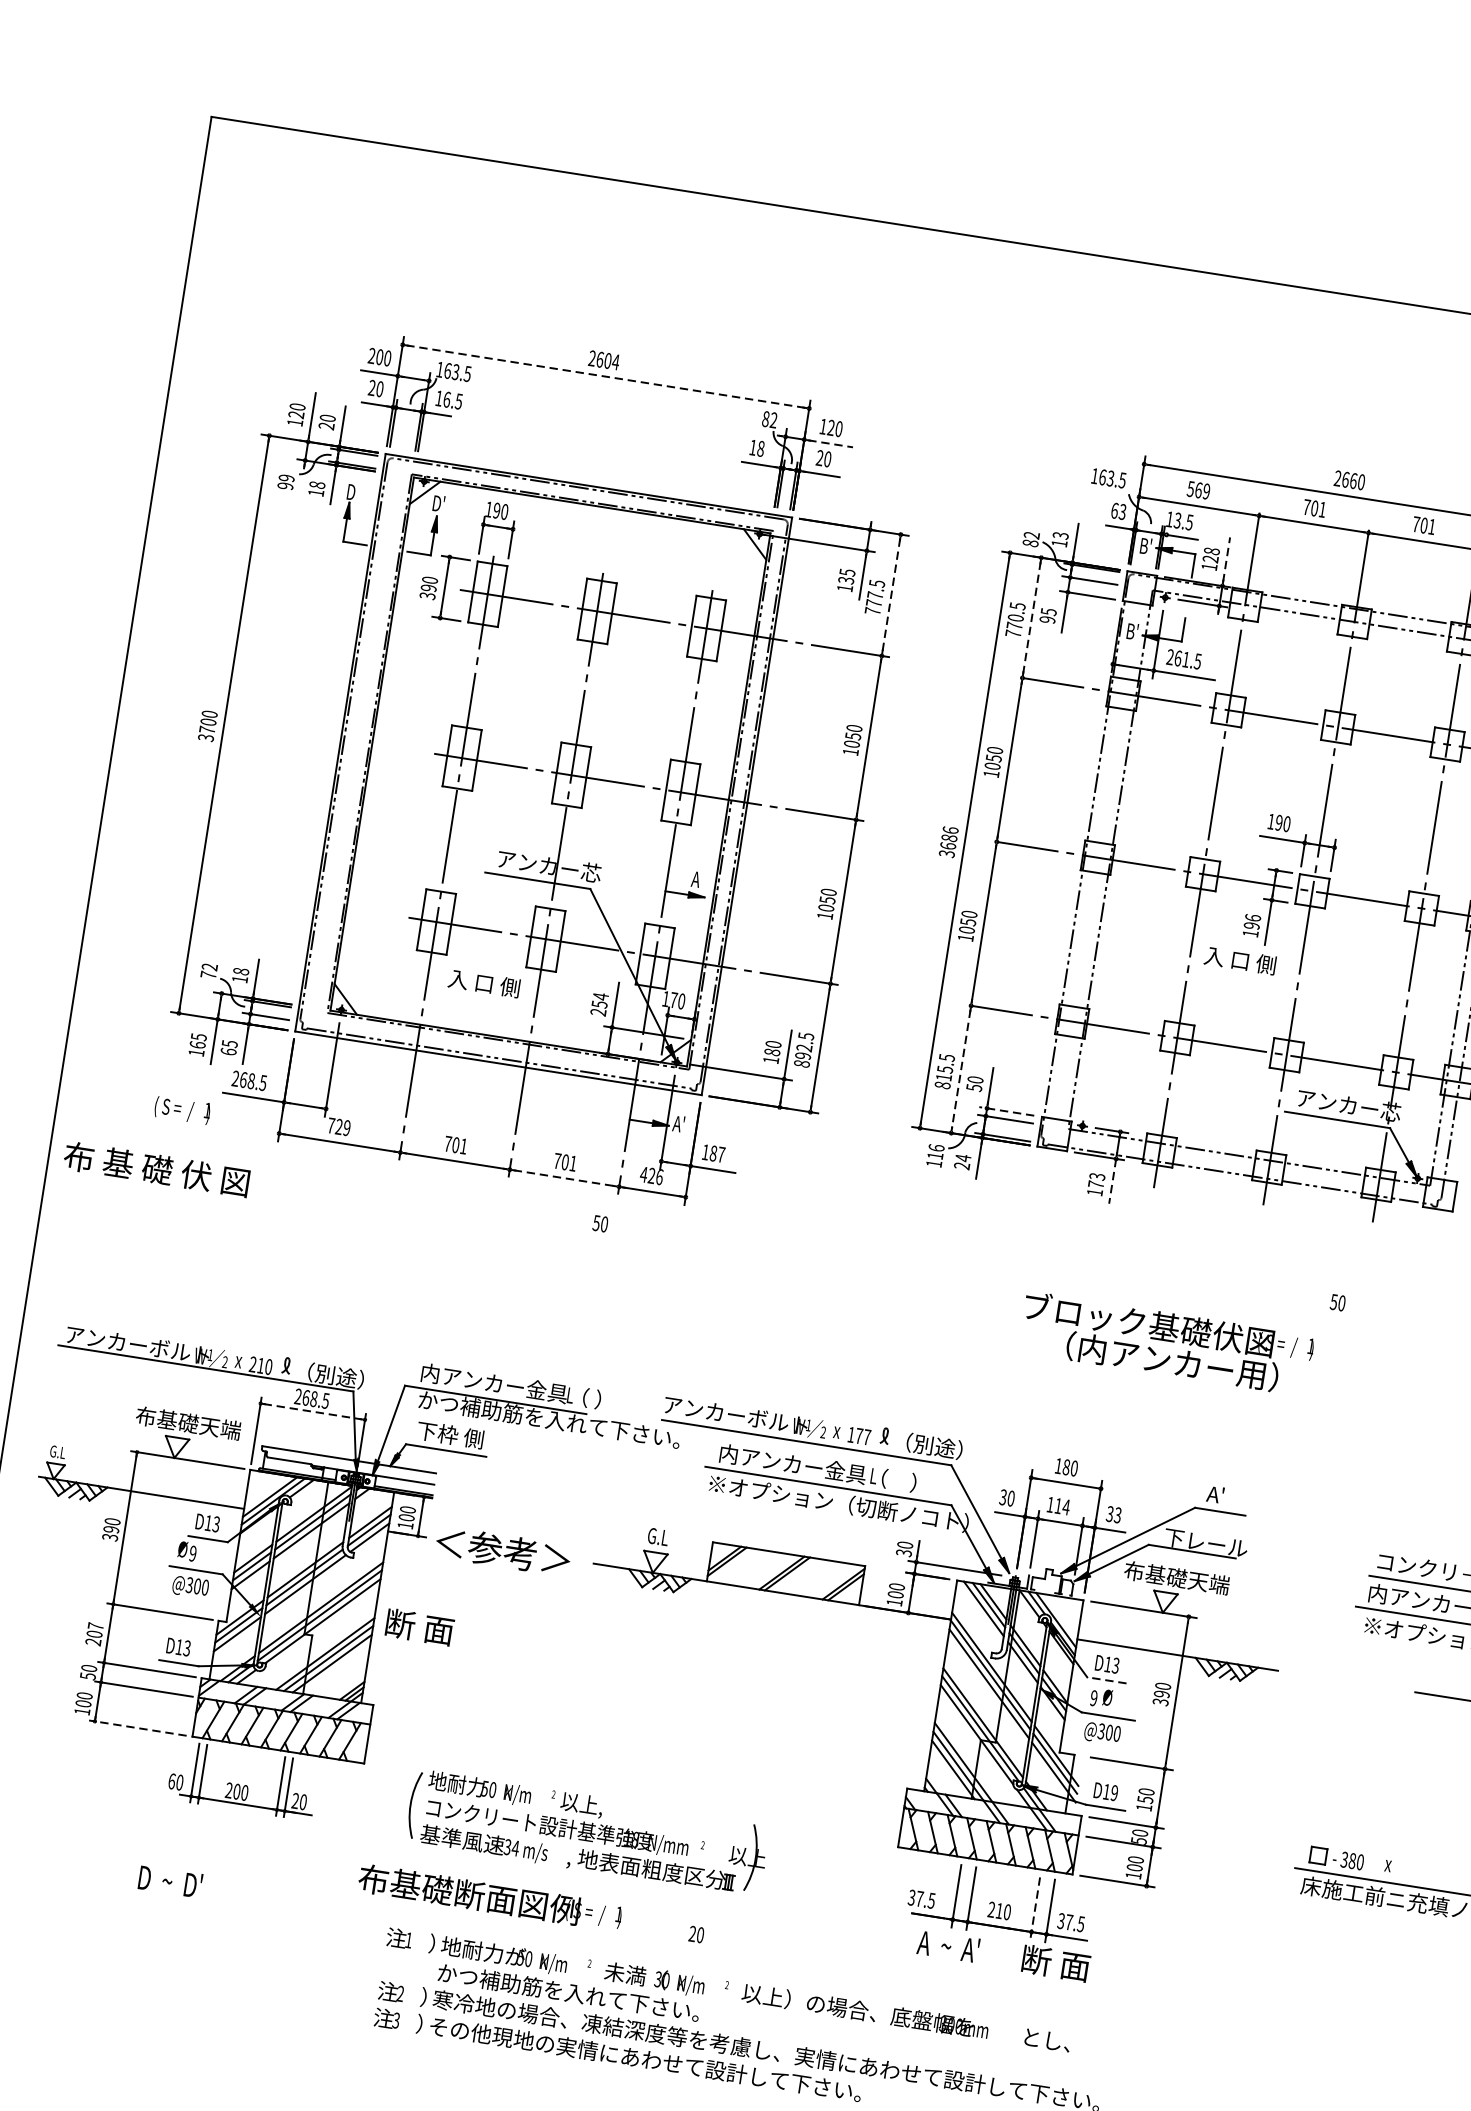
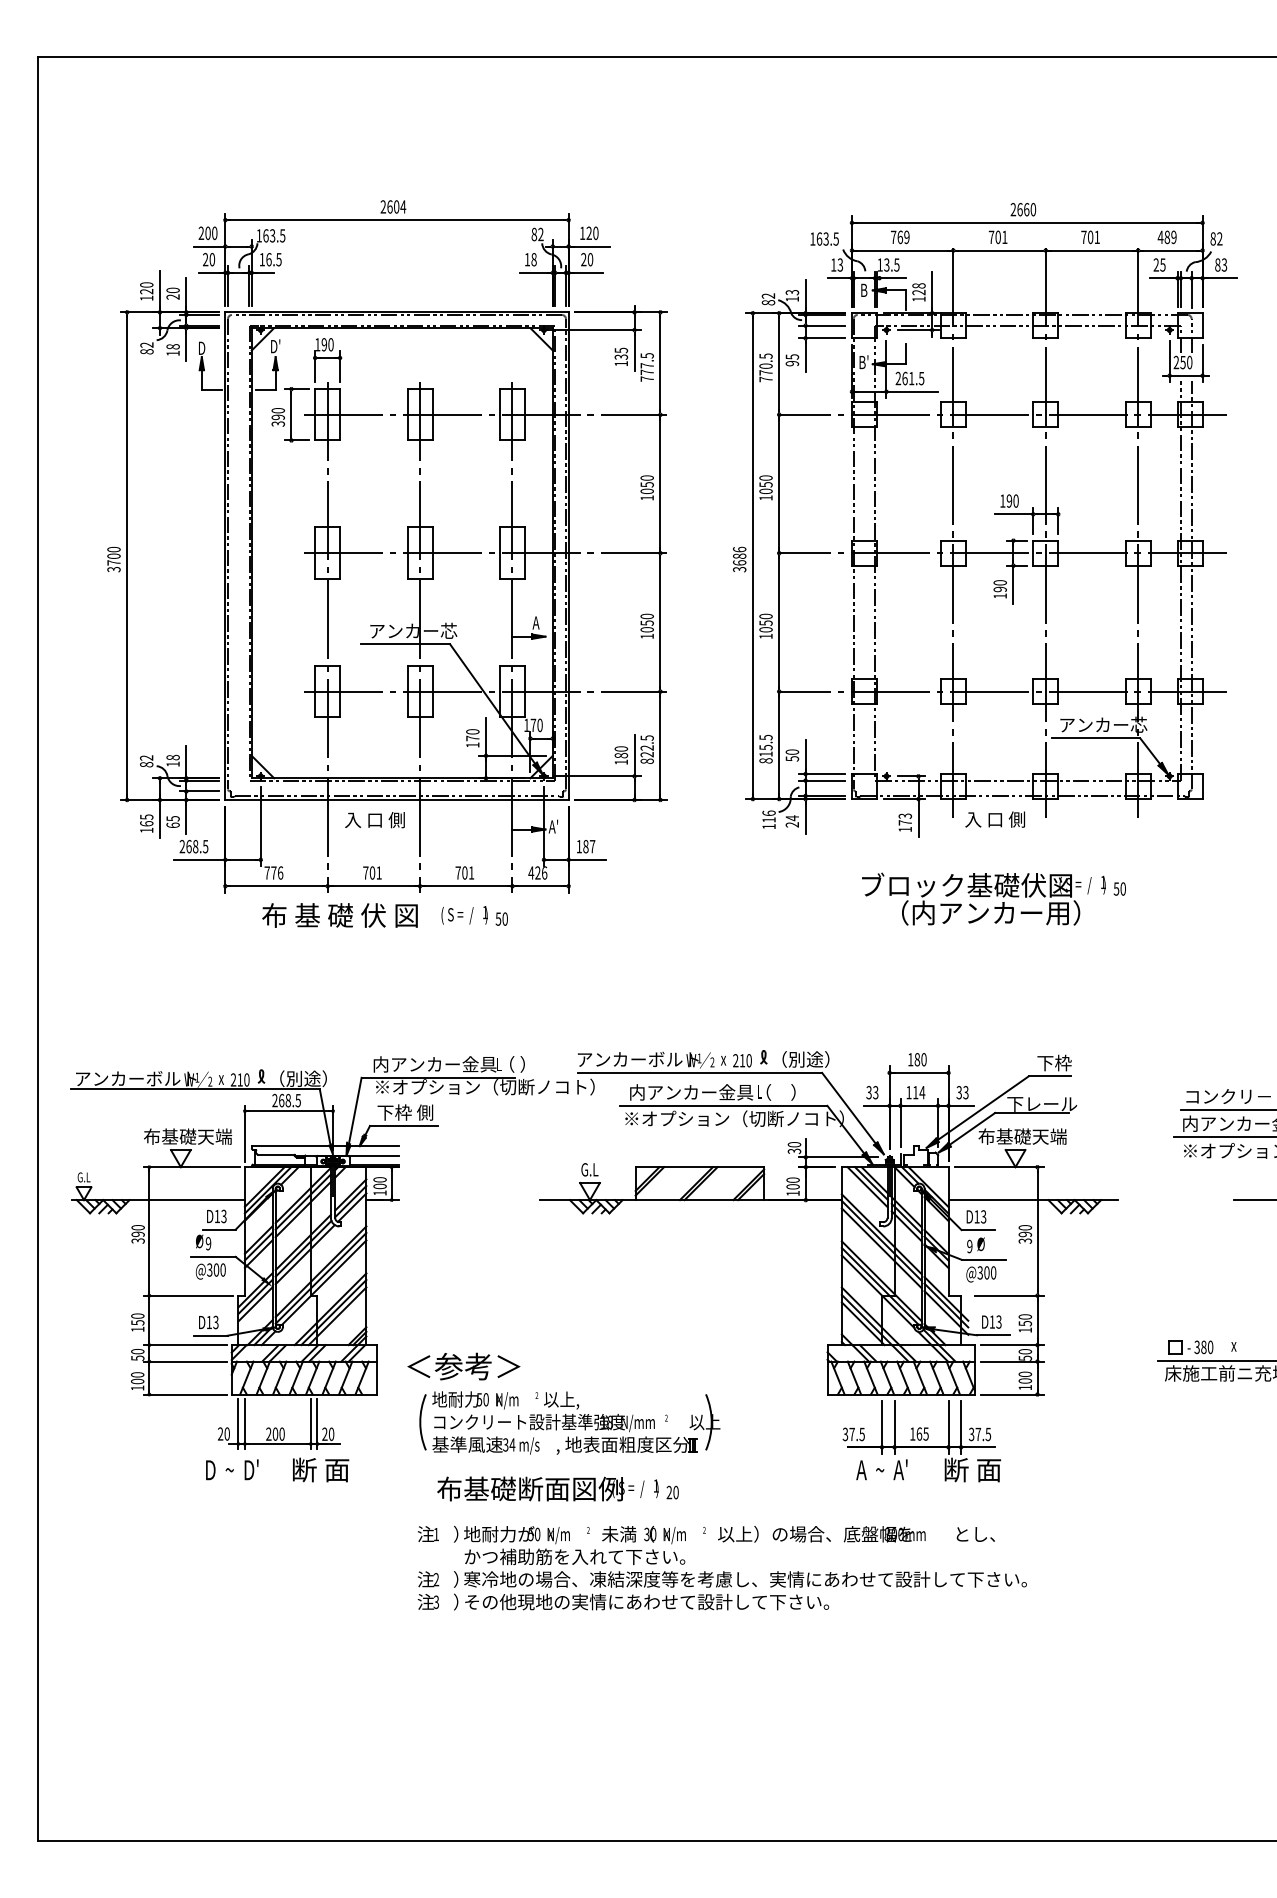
line: (605, 376) -> (396, 220), dashed -> solid
line: (830, 443) -> (590, 246), dashed -> solid
text: (285, 482) -> (146, 348), 99 -> 82
text: (1190, 489) -> (893, 237), 569 -> 769
text: (1114, 510) -> (833, 264), 63 -> 13
text: (1145, 545) -> (863, 289), B' -> B
line: (1226, 560) -> (932, 291), dashed -> solid
line: (891, 595) -> (660, 363), dashed -> solid
line: (1032, 618) -> (779, 364), dashed -> solid
text: (1252, 917) -> (999, 582), 196 -> 190
text: (1239, 960) -> (994, 819), moved
text: (208, 974) -> (146, 764), 72 -> 82
text: (483, 983) -> (374, 820), moved
text: (599, 1004) -> (472, 738), 254 -> 170
text: (803, 1055) -> (647, 754), 892.5 -> 822.5
line: (961, 1069) -> (779, 745), dashed -> solid
text: (182, 1110) -> (464, 915), moved
line: (1005, 1111) -> (821, 774), dashed -> solid
text: (343, 1126) -> (277, 872), 729 -> 776
text: (156, 1169) -> (339, 915), moved
line: (564, 1178) -> (466, 886), dashed -> solid
line: (1112, 1181) -> (918, 818), dashed -> solid
text: (1166, 1343) -> (983, 898), moved
line: (312, 1412) -> (288, 1111), dashed -> solid
text: (550, 1418) -> (485, 1086), かつ補助筋を入れて下さい。 -> ※オプション（切断ノコト）
text: (859, 1435) -> (742, 1060), 177 -> 210
text: (1227, 1495) -> (1053, 1062), A' -> 下枠
text: (1010, 1498) -> (875, 1092), 30 -> 33
text: (502, 1551) -> (463, 1366), moved
text: (420, 1626) -> (321, 1469), moved
text: (94, 1633) -> (137, 1322), 207 -> 150
line: (1107, 1680) -> (978, 1230), dashed -> solid
line: (137, 1728) -> (185, 1394), dashed -> solid
text: (171, 1780) -> (220, 1433), 60 -> 20
text: (1114, 1792) -> (998, 1321), D19 -> D13
text: (170, 1881) -> (232, 1469), moved
text: (489, 1897) -> (547, 1488), moved
line: (1034, 1909) -> (948, 1428), dashed -> solid
text: (999, 1910) -> (919, 1433), 210 -> 165

